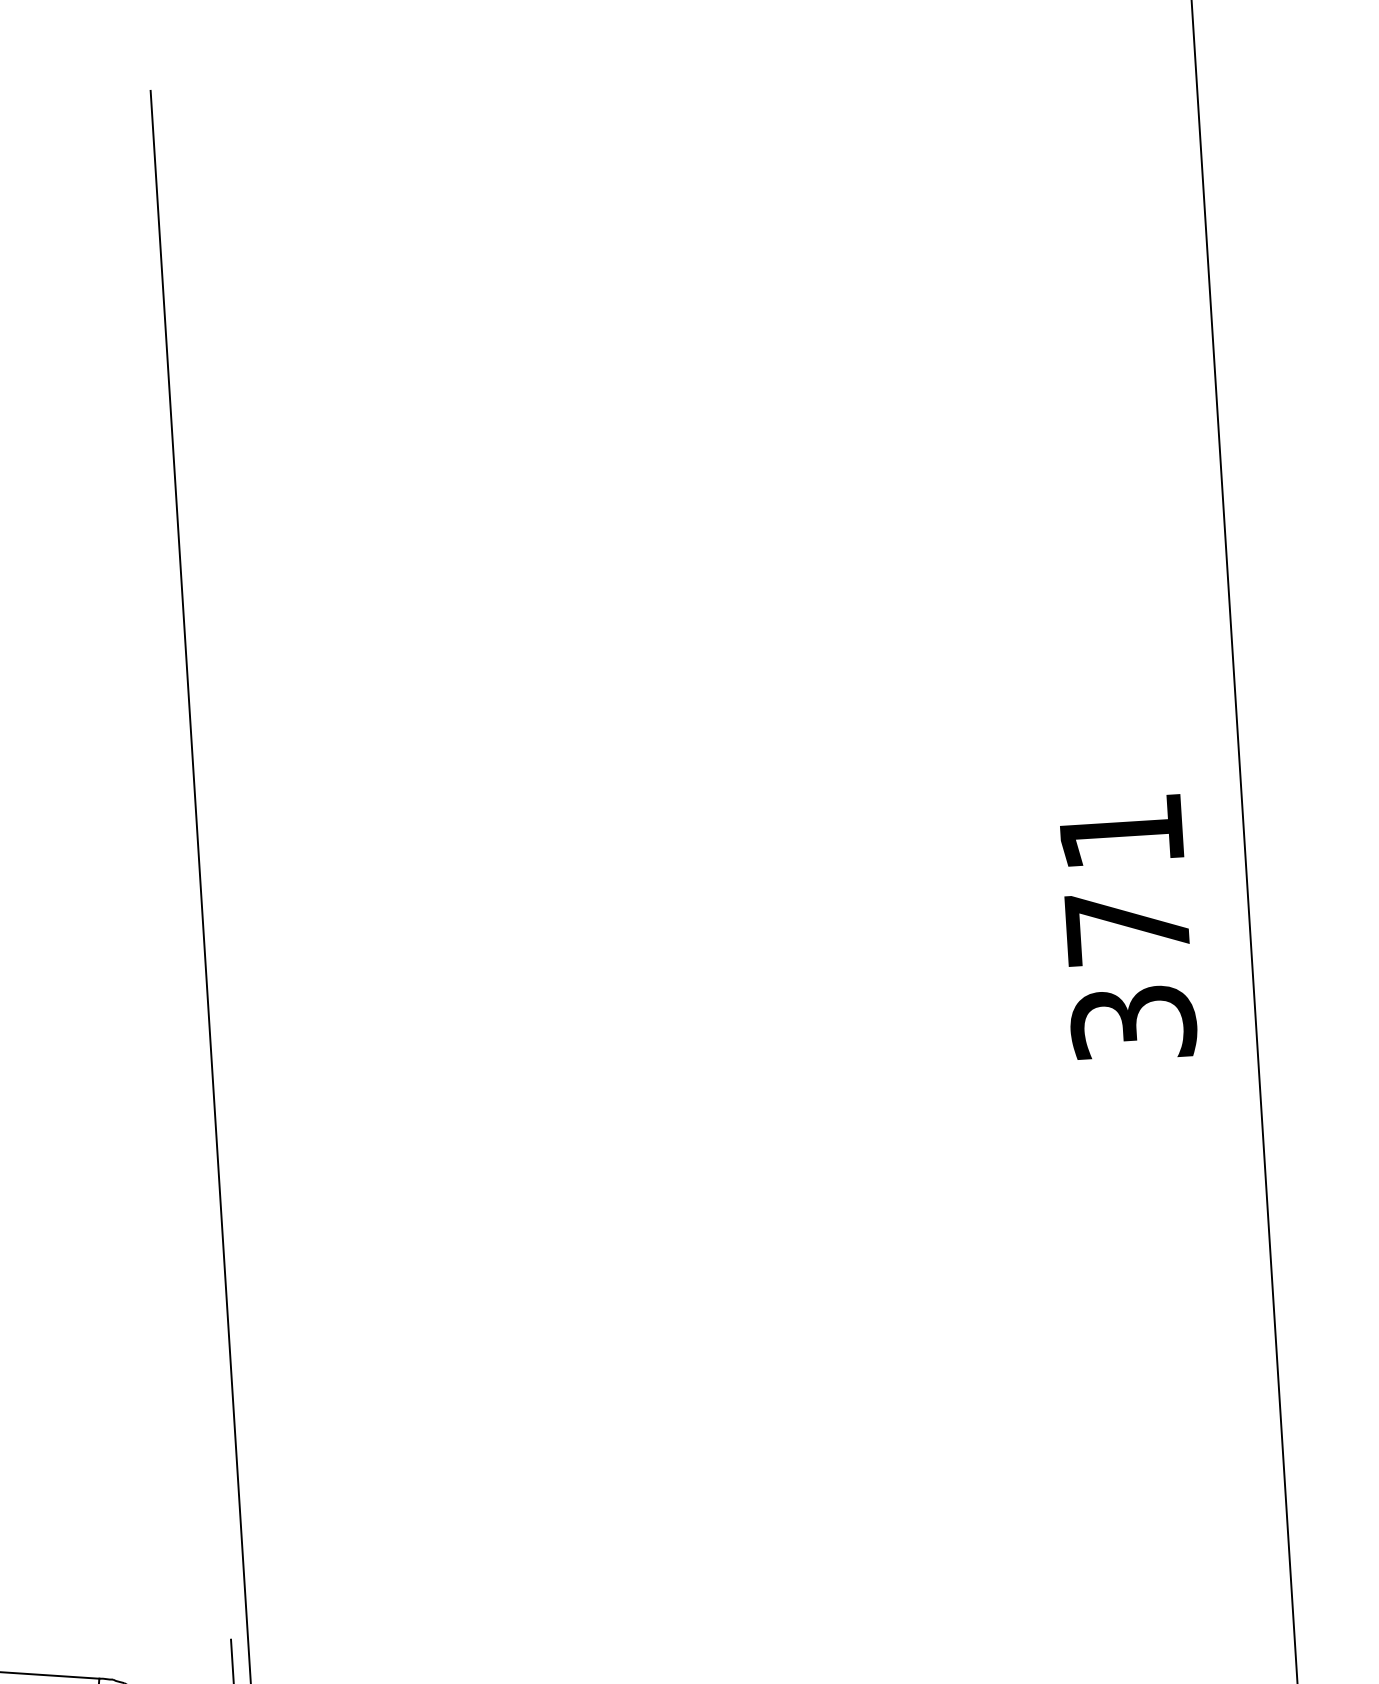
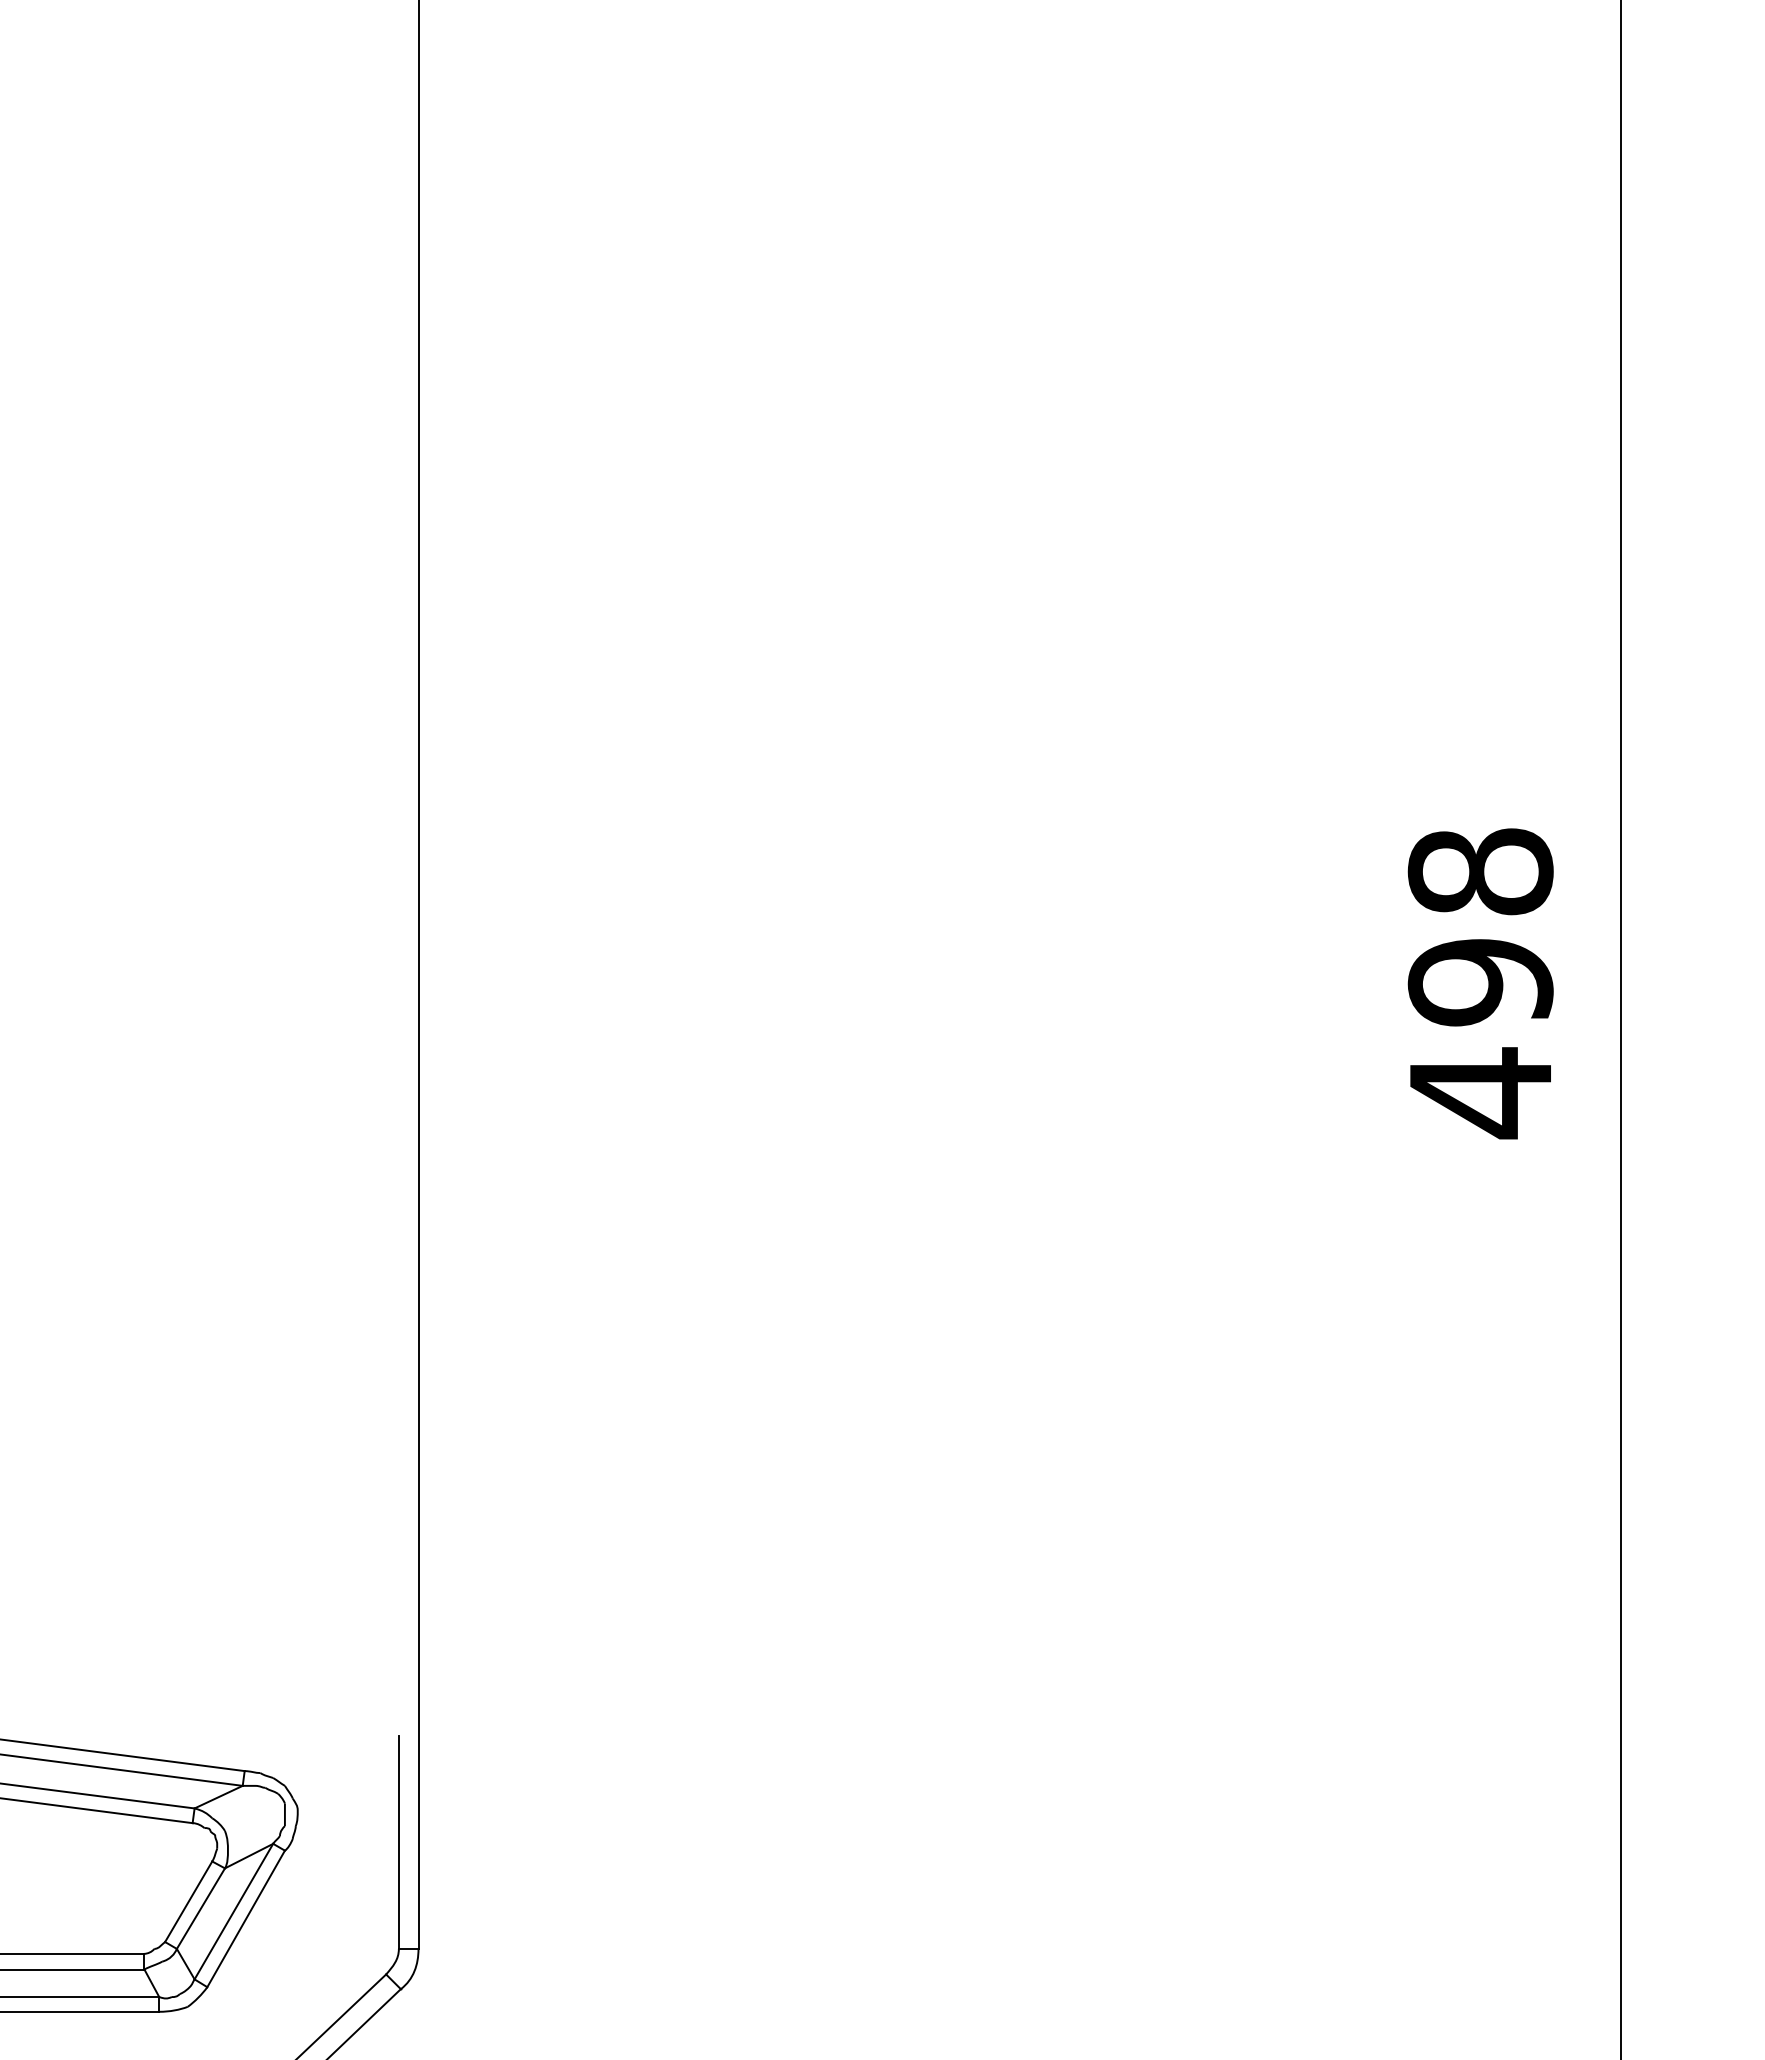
text: (1127, 928) -> (1480, 983), 371 -> 498

